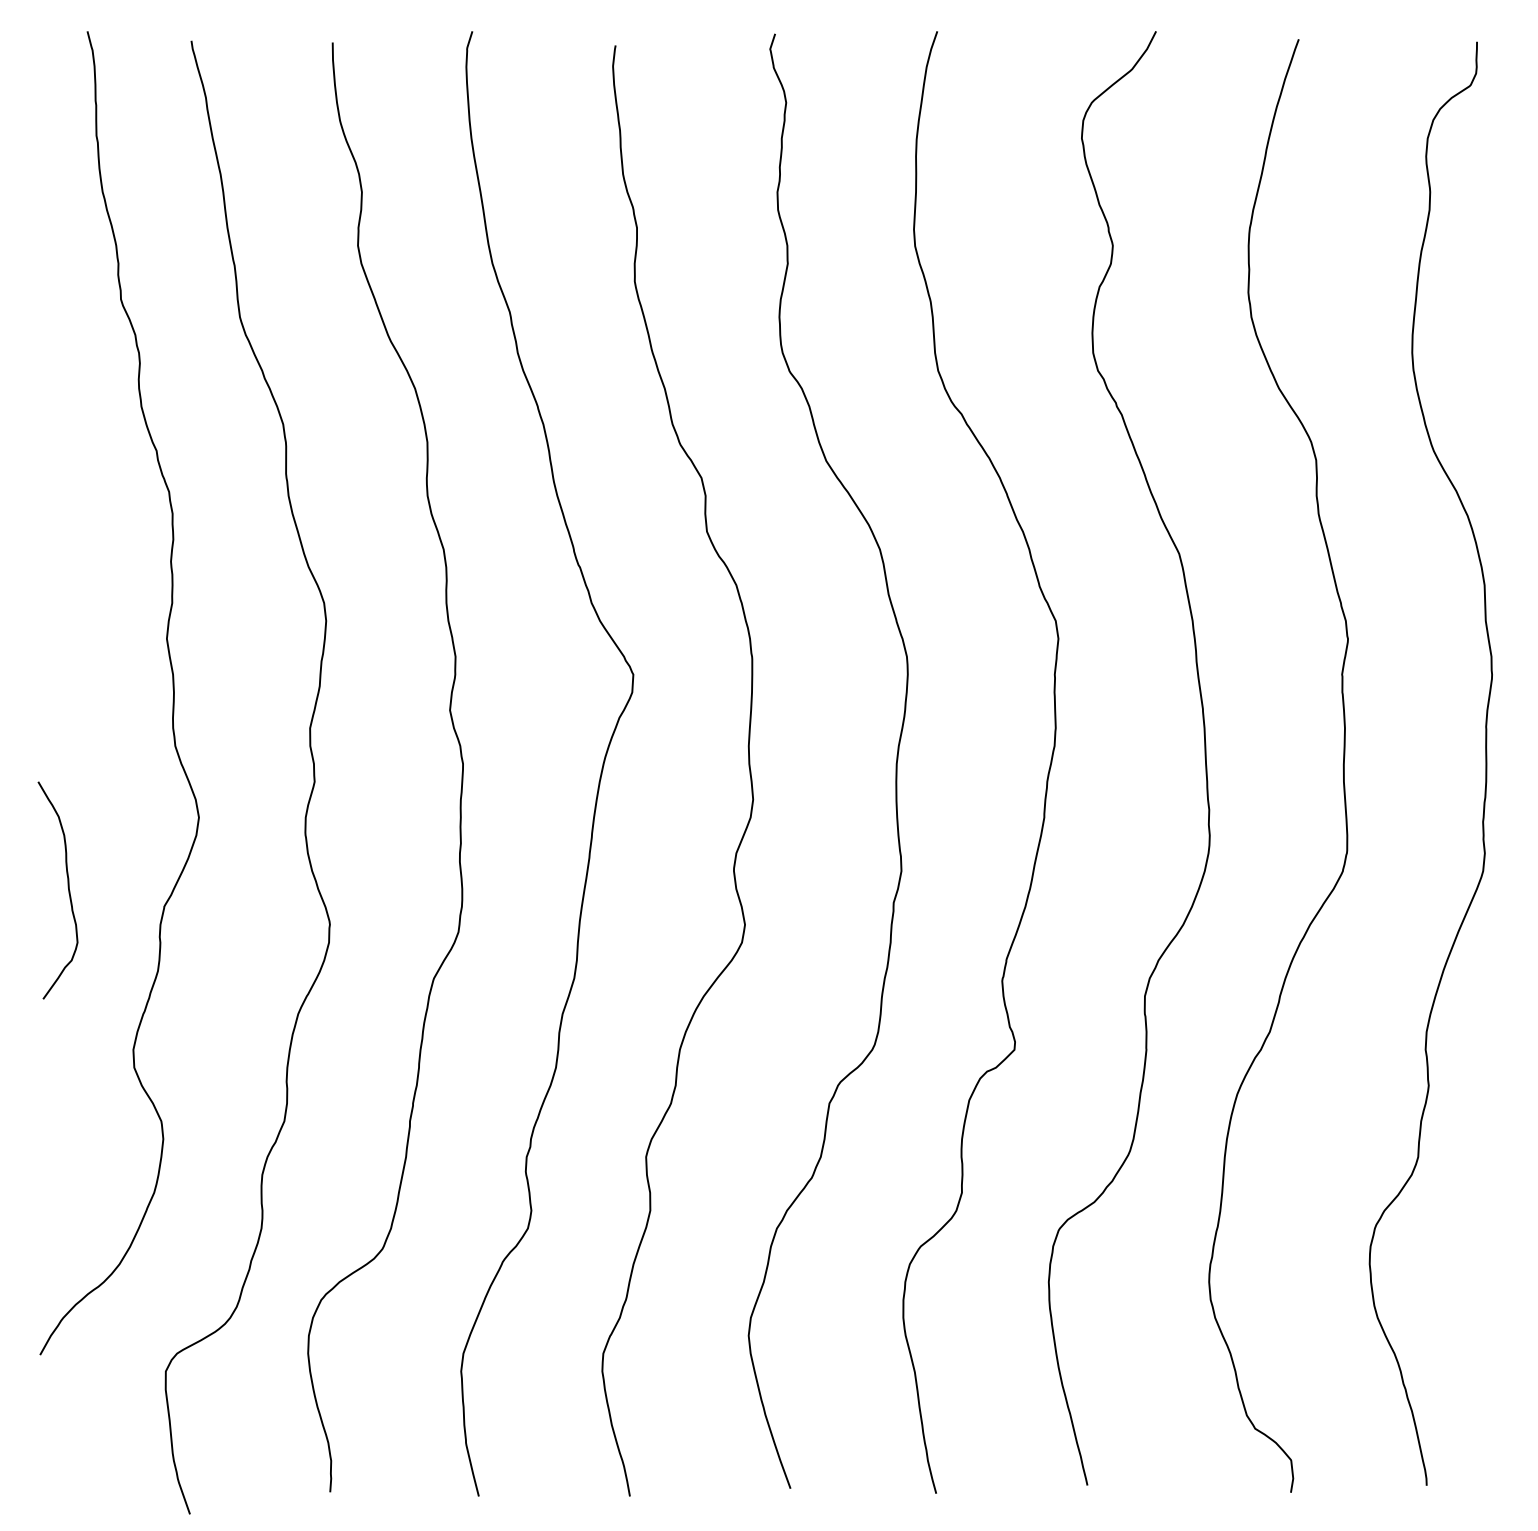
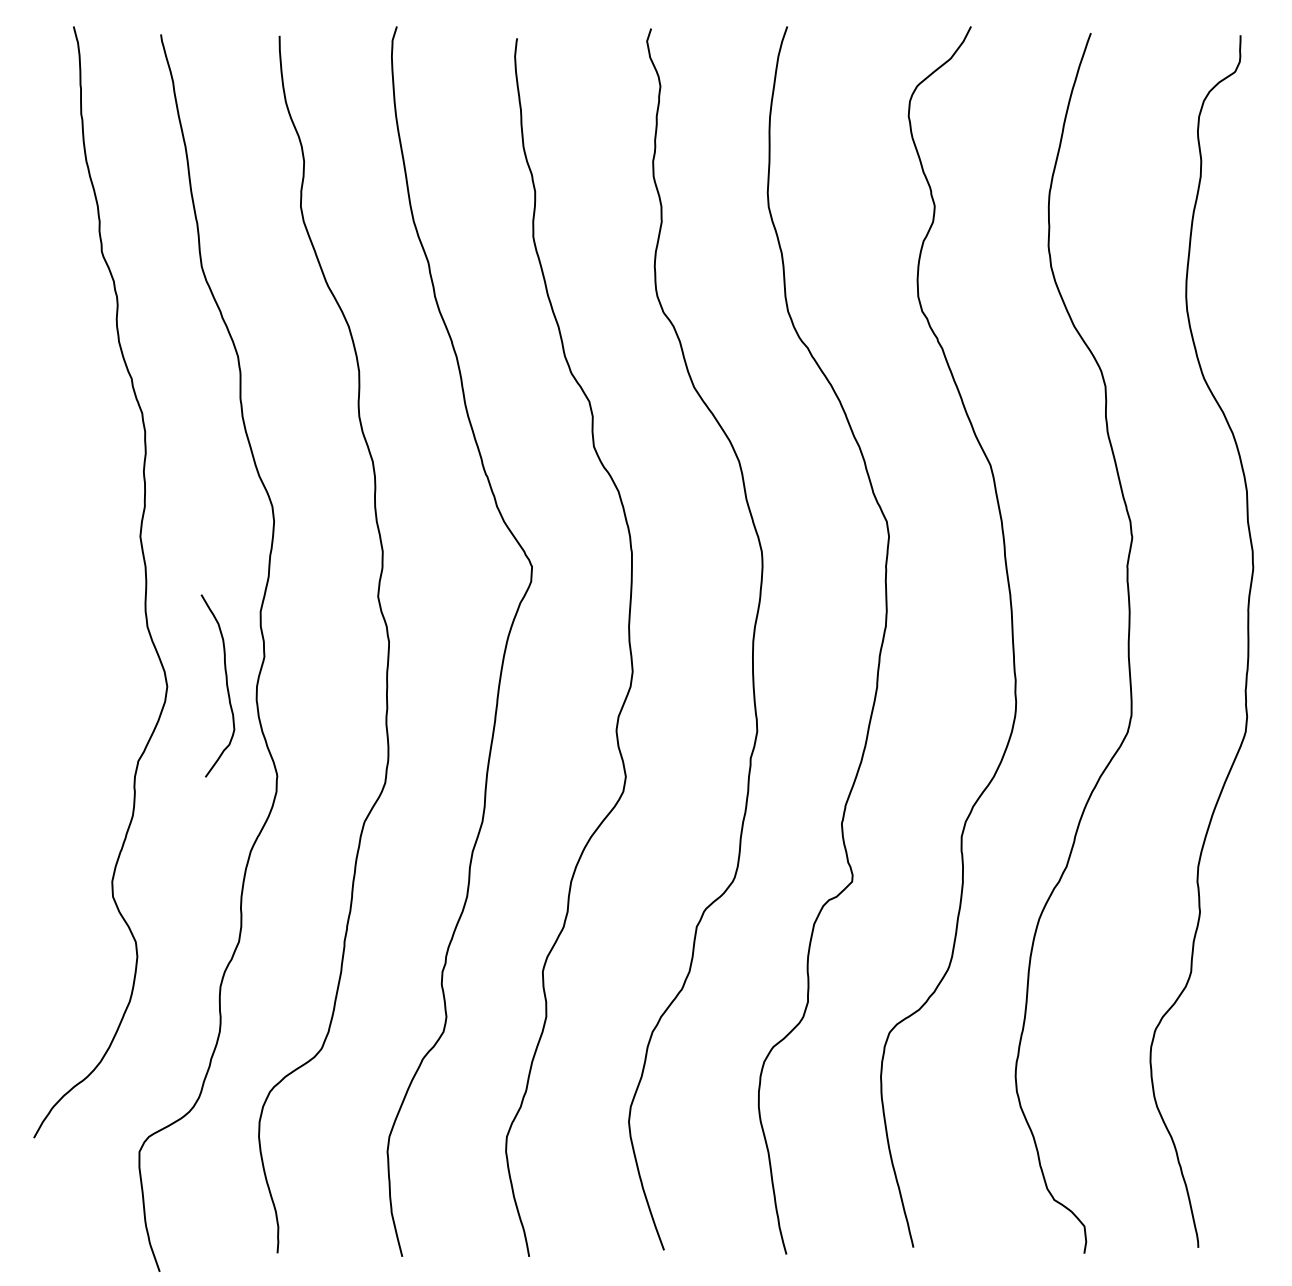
curve: (68, 889) -> (226, 685), moved

